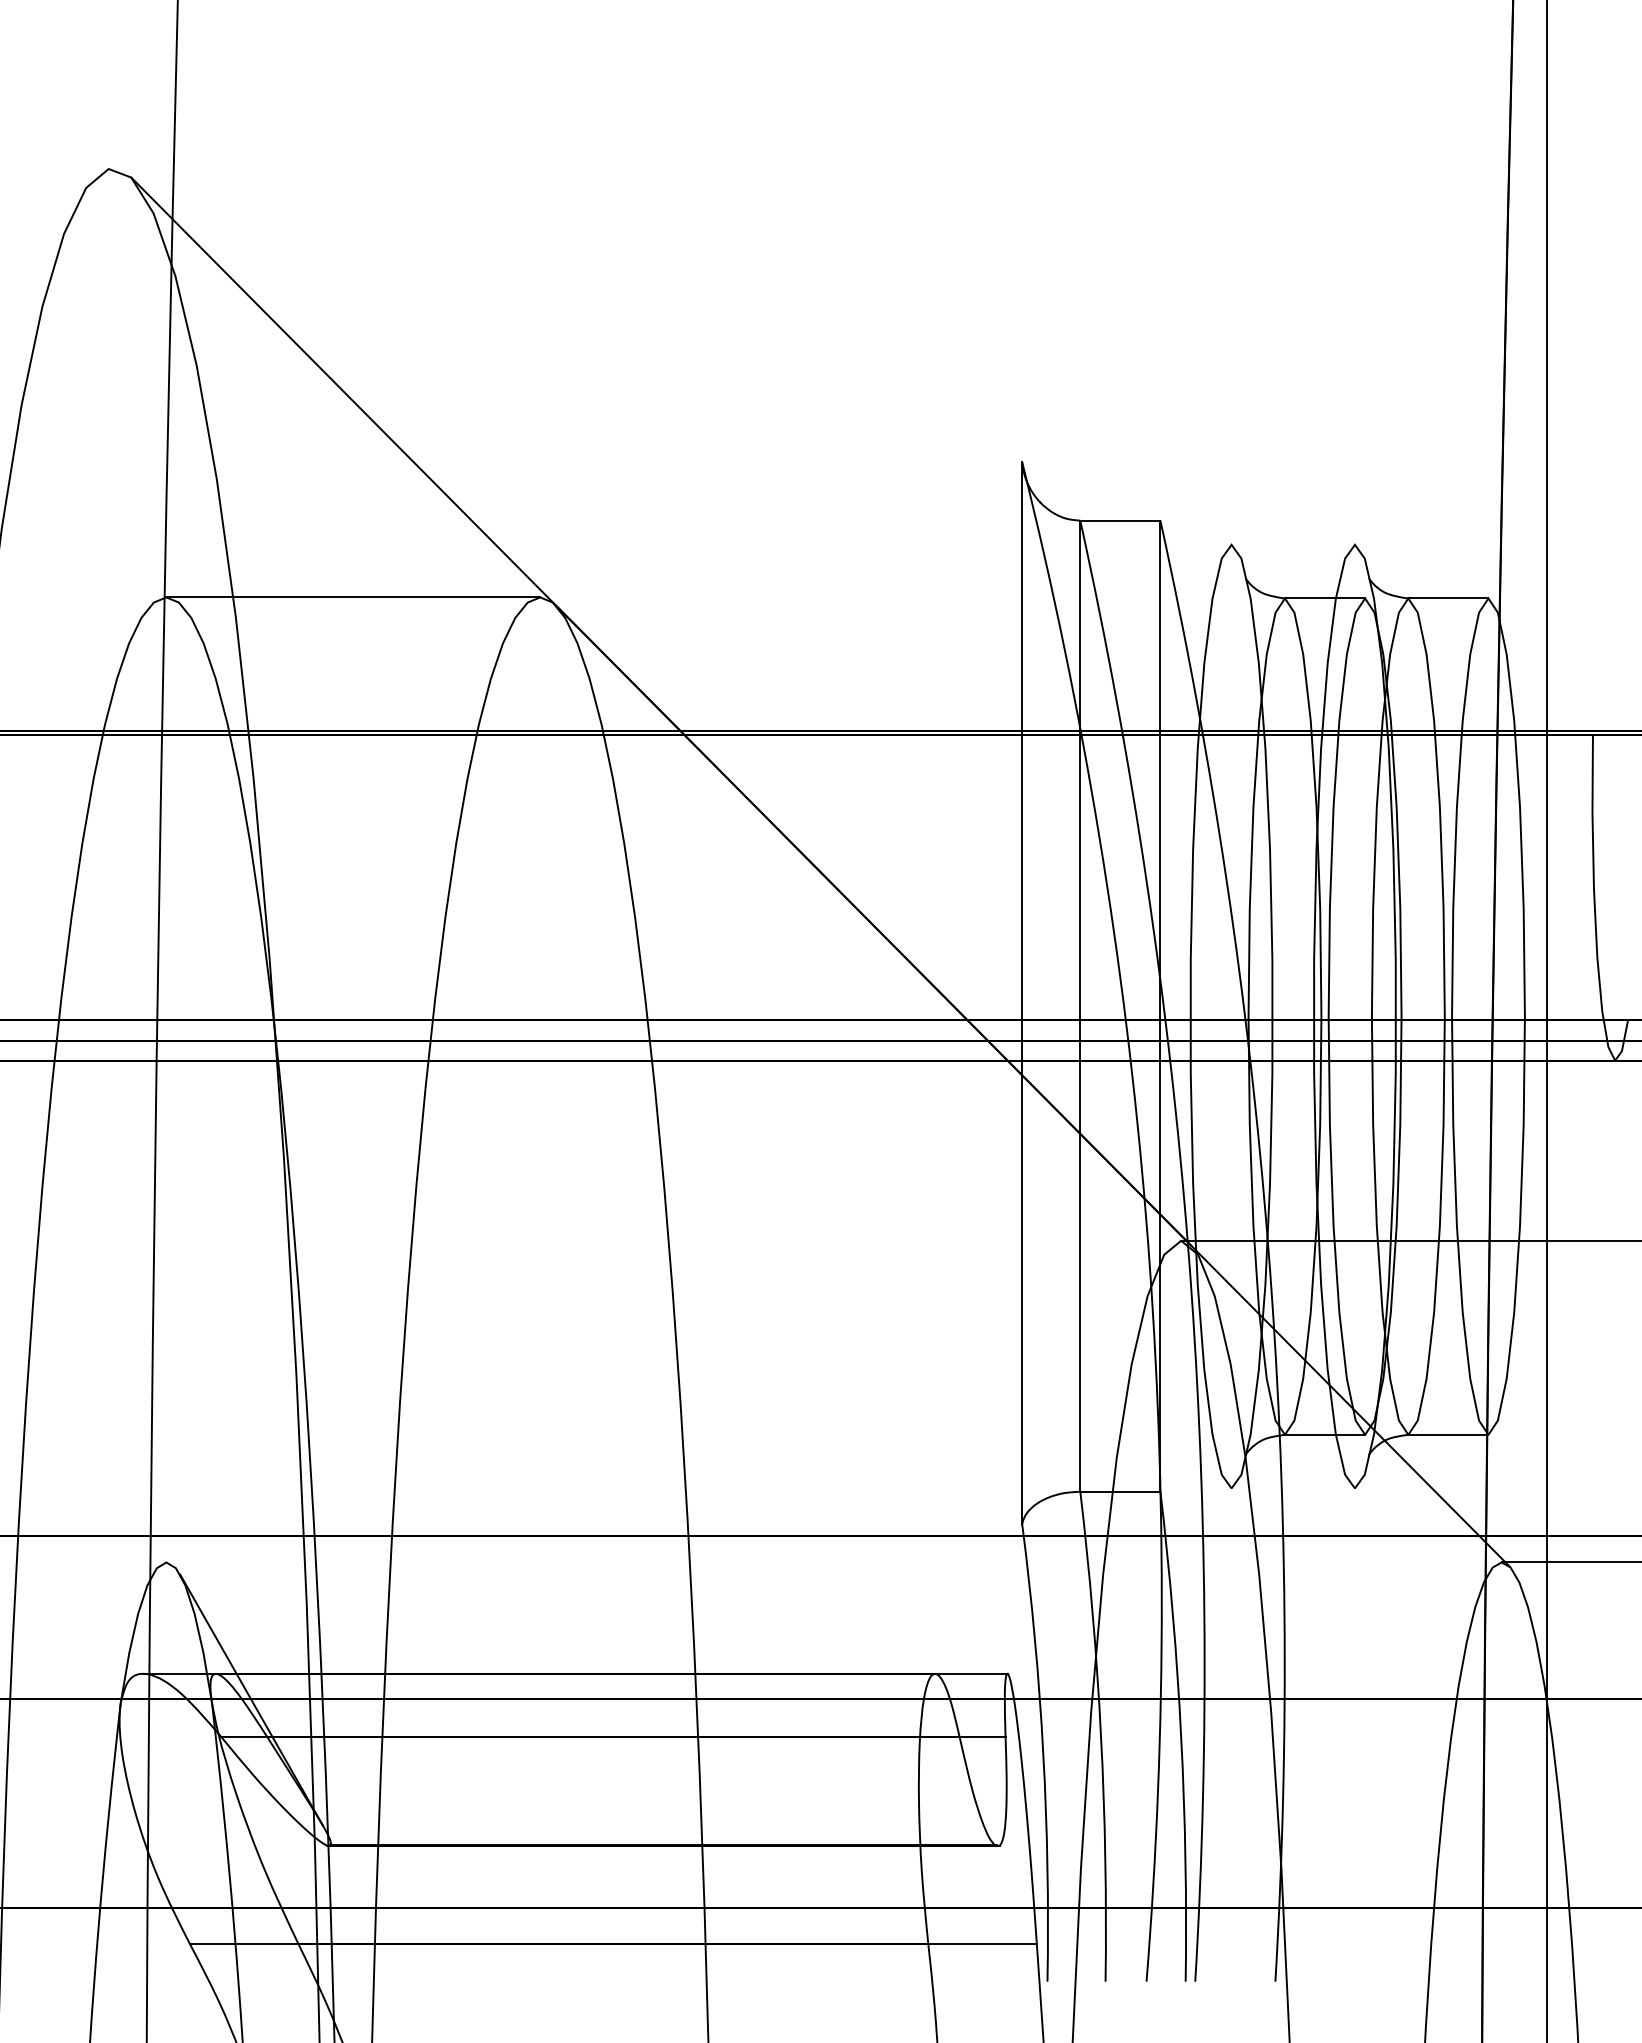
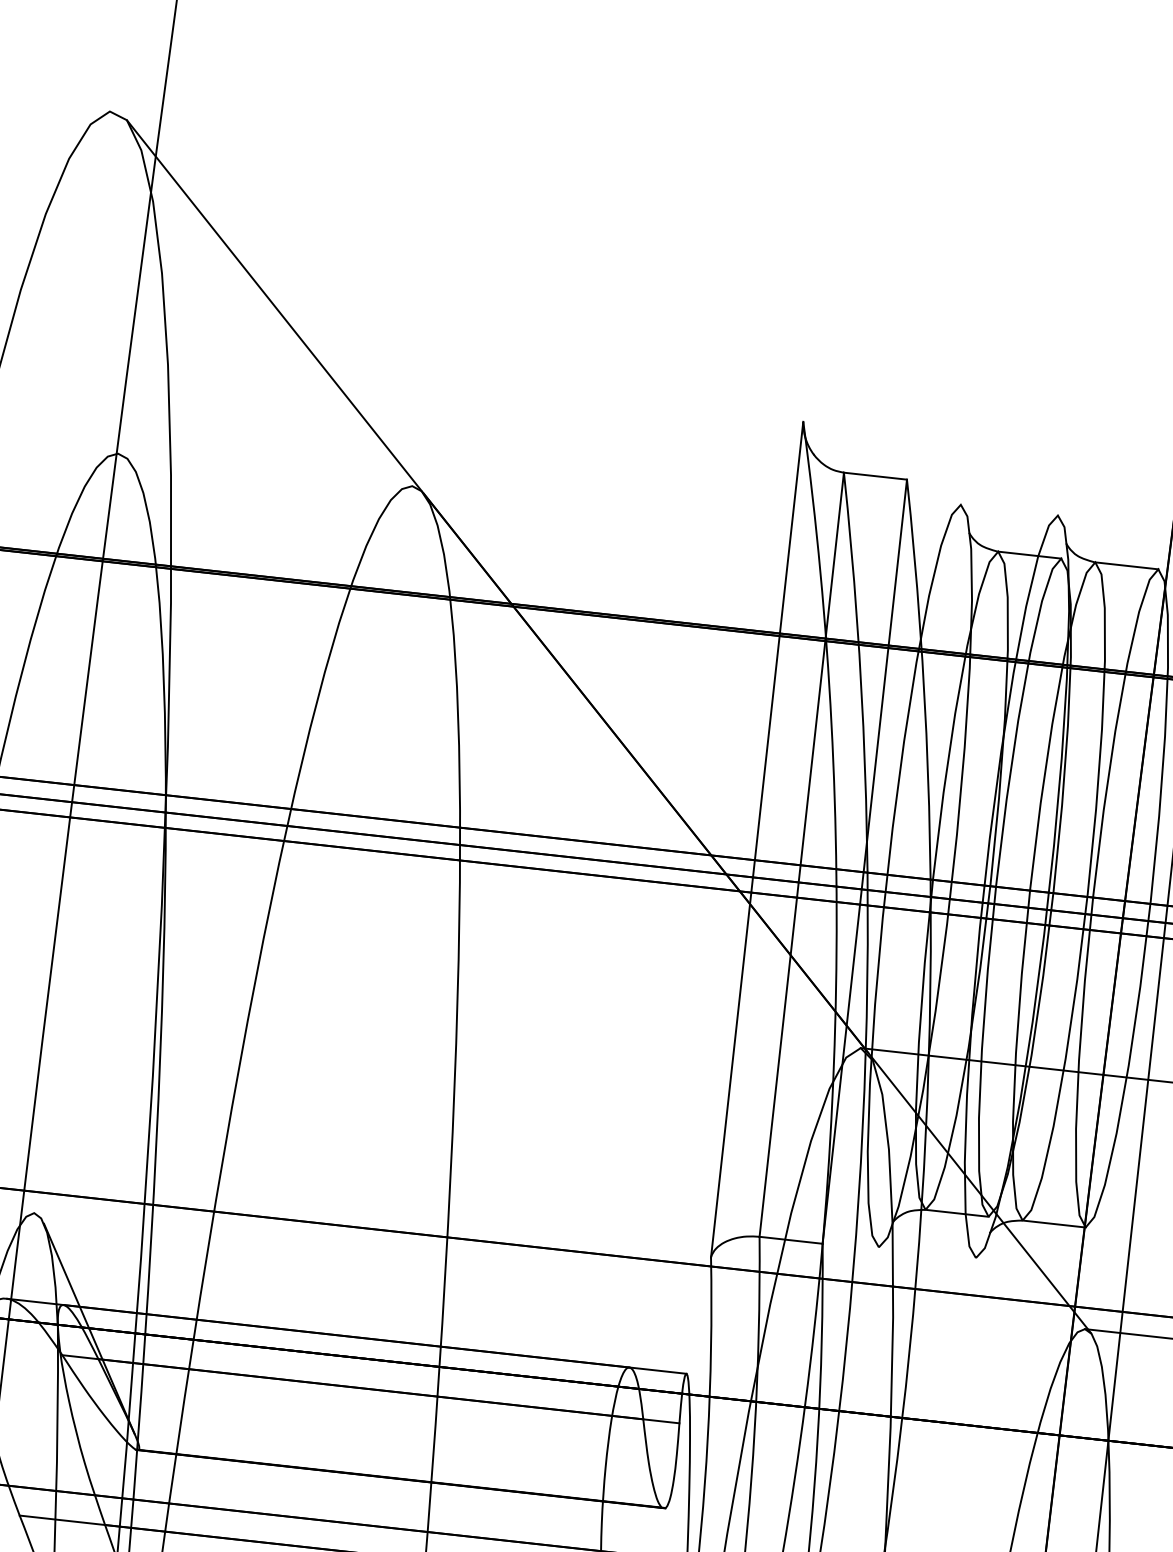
line: (353, 597) -> (265, 469), removed

